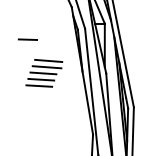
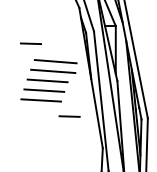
part: (44, 73) -> (49, 81), size x1.4
line: (62, 105) -> (69, 116), added

